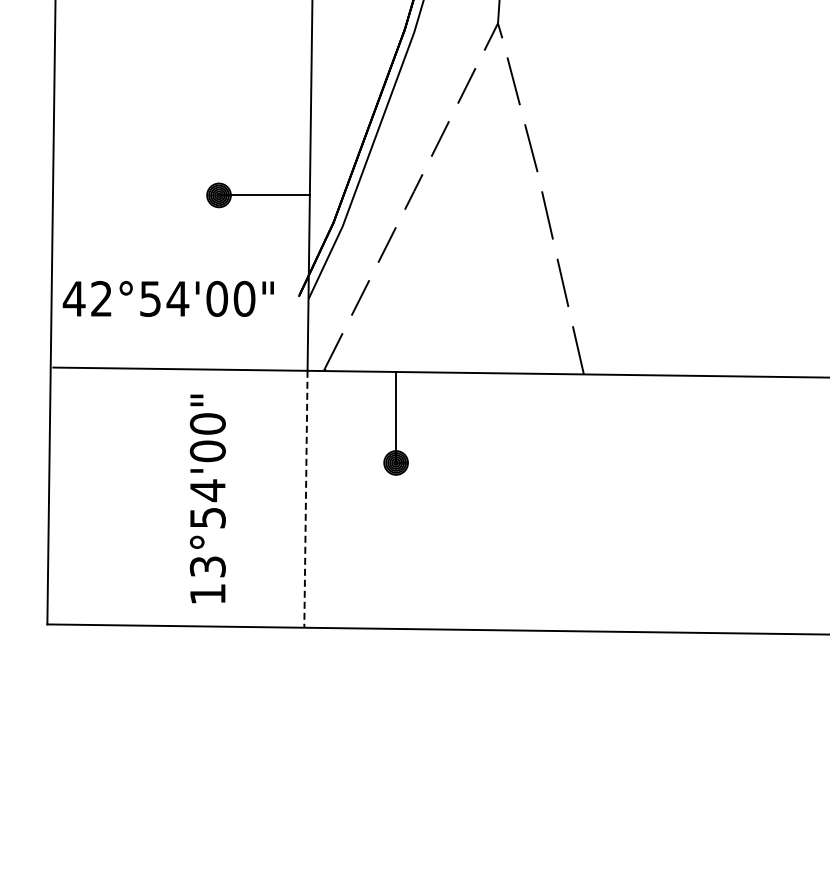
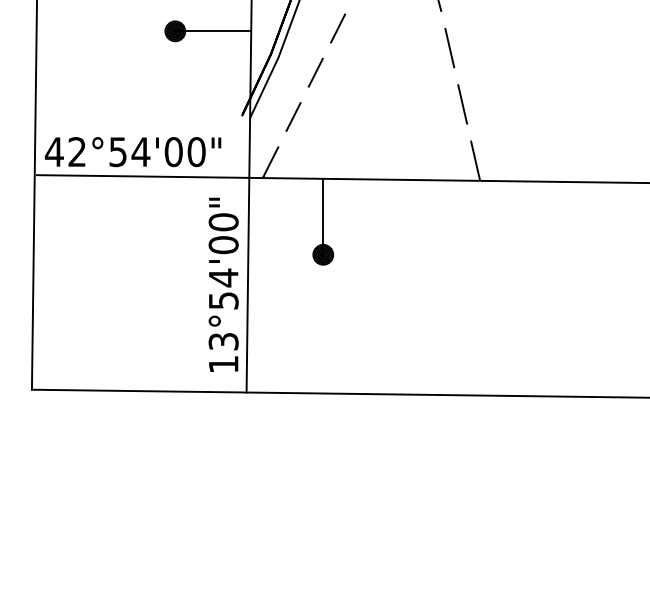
text: (167, 298) -> (132, 151), moved
text: (207, 498) -> (223, 284), moved
line: (305, 499) -> (247, 285), dashed -> solid

